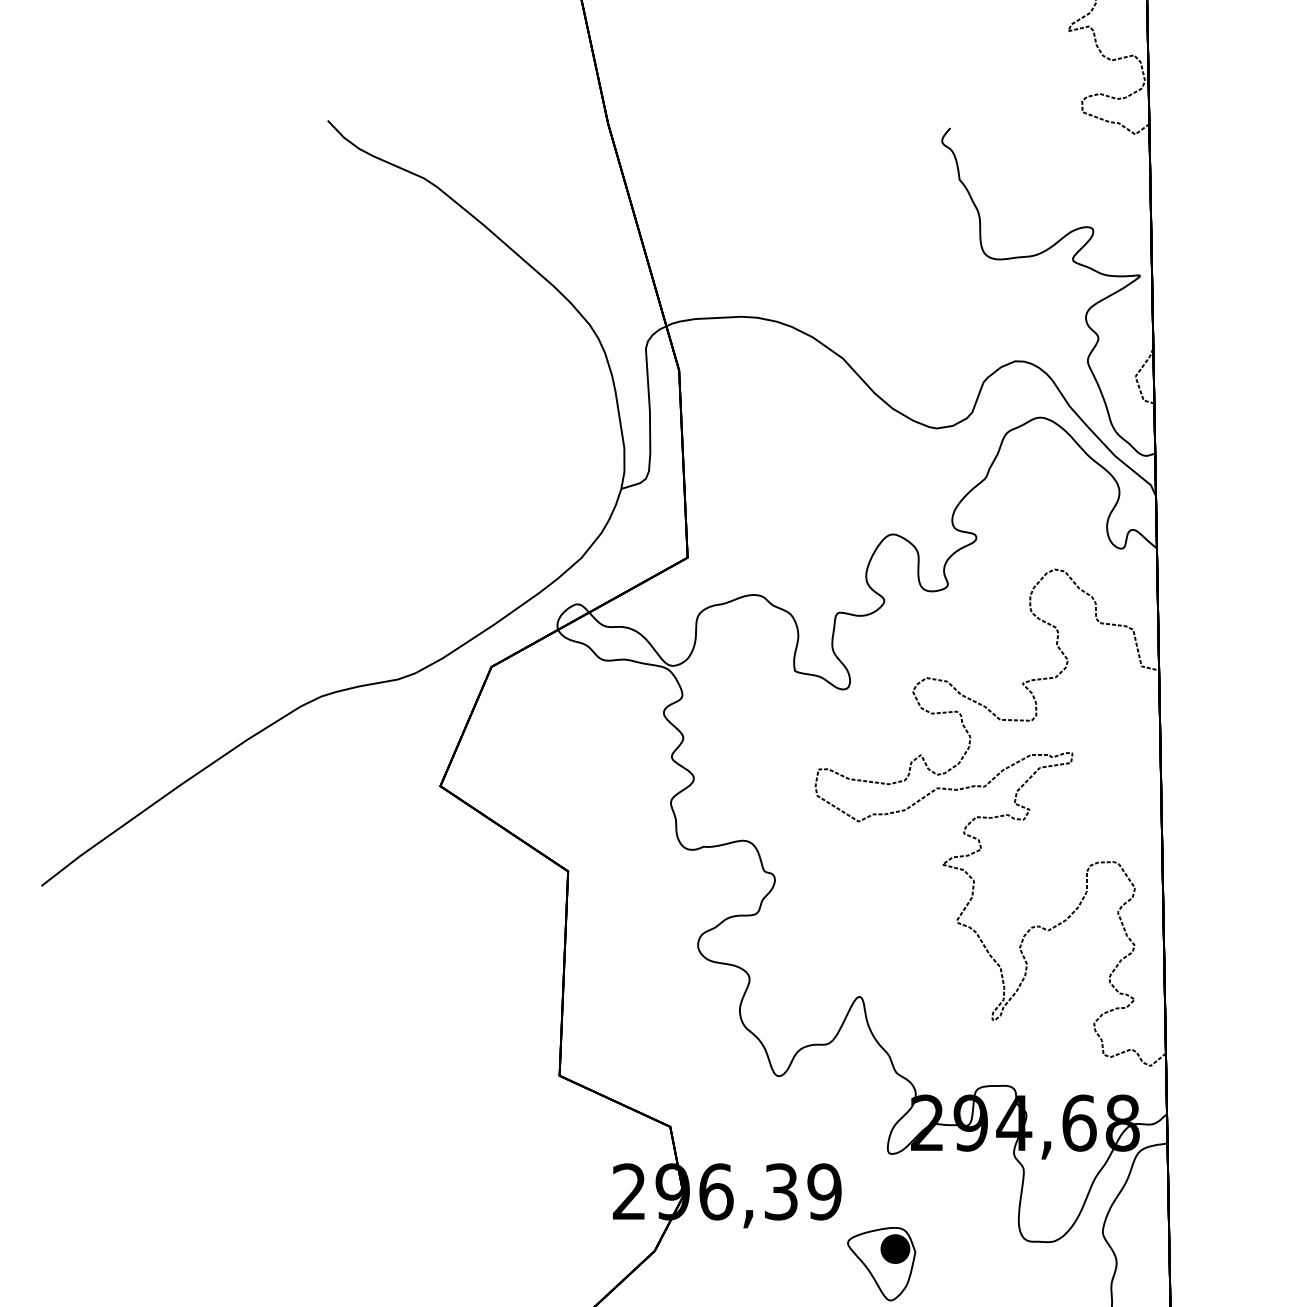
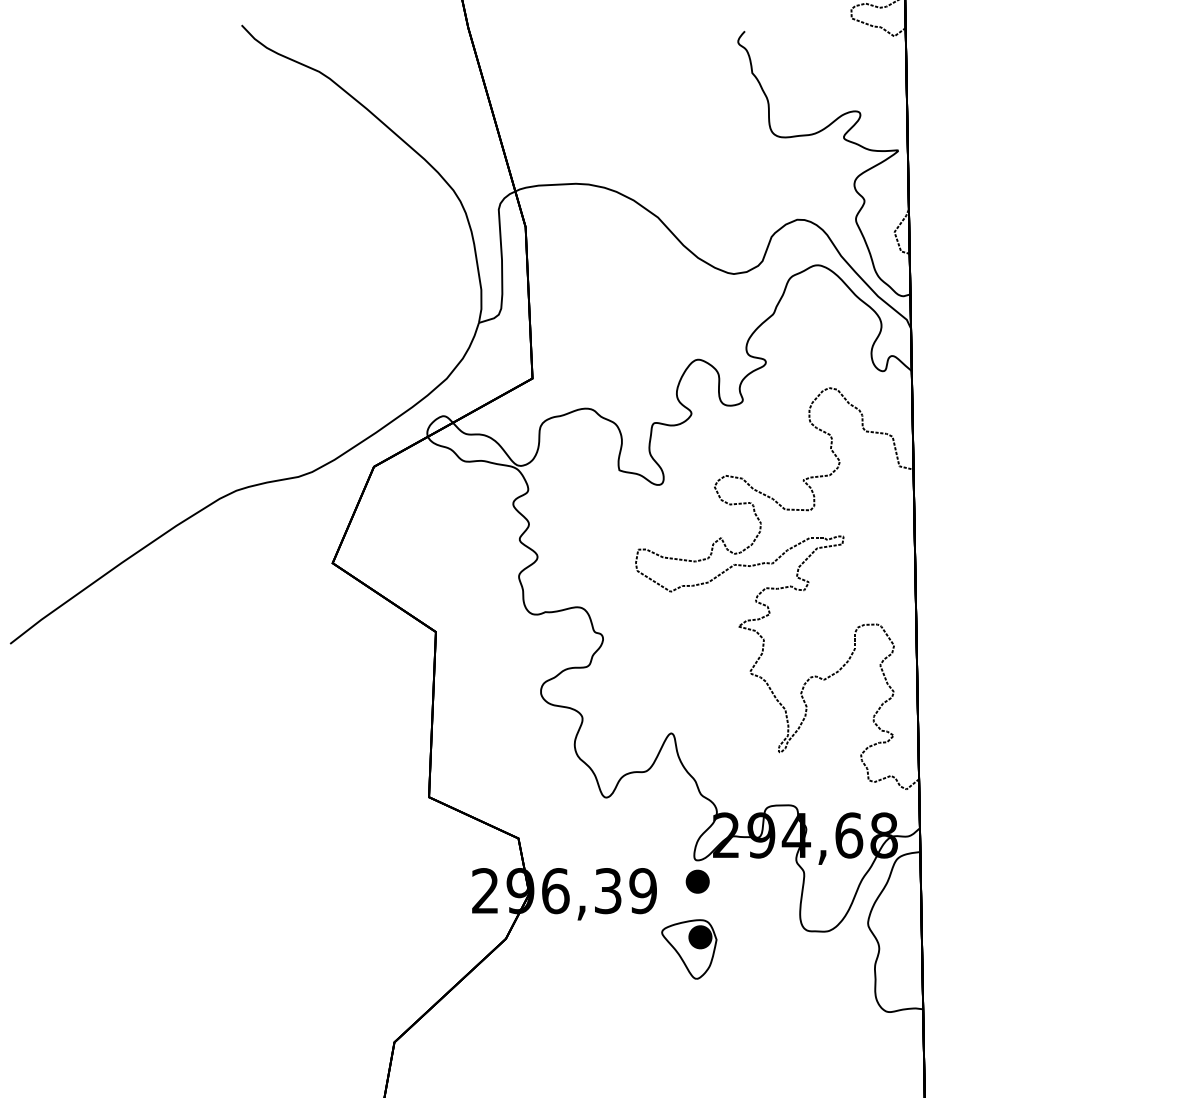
part: (891, 1180) -> (697, 881), added

